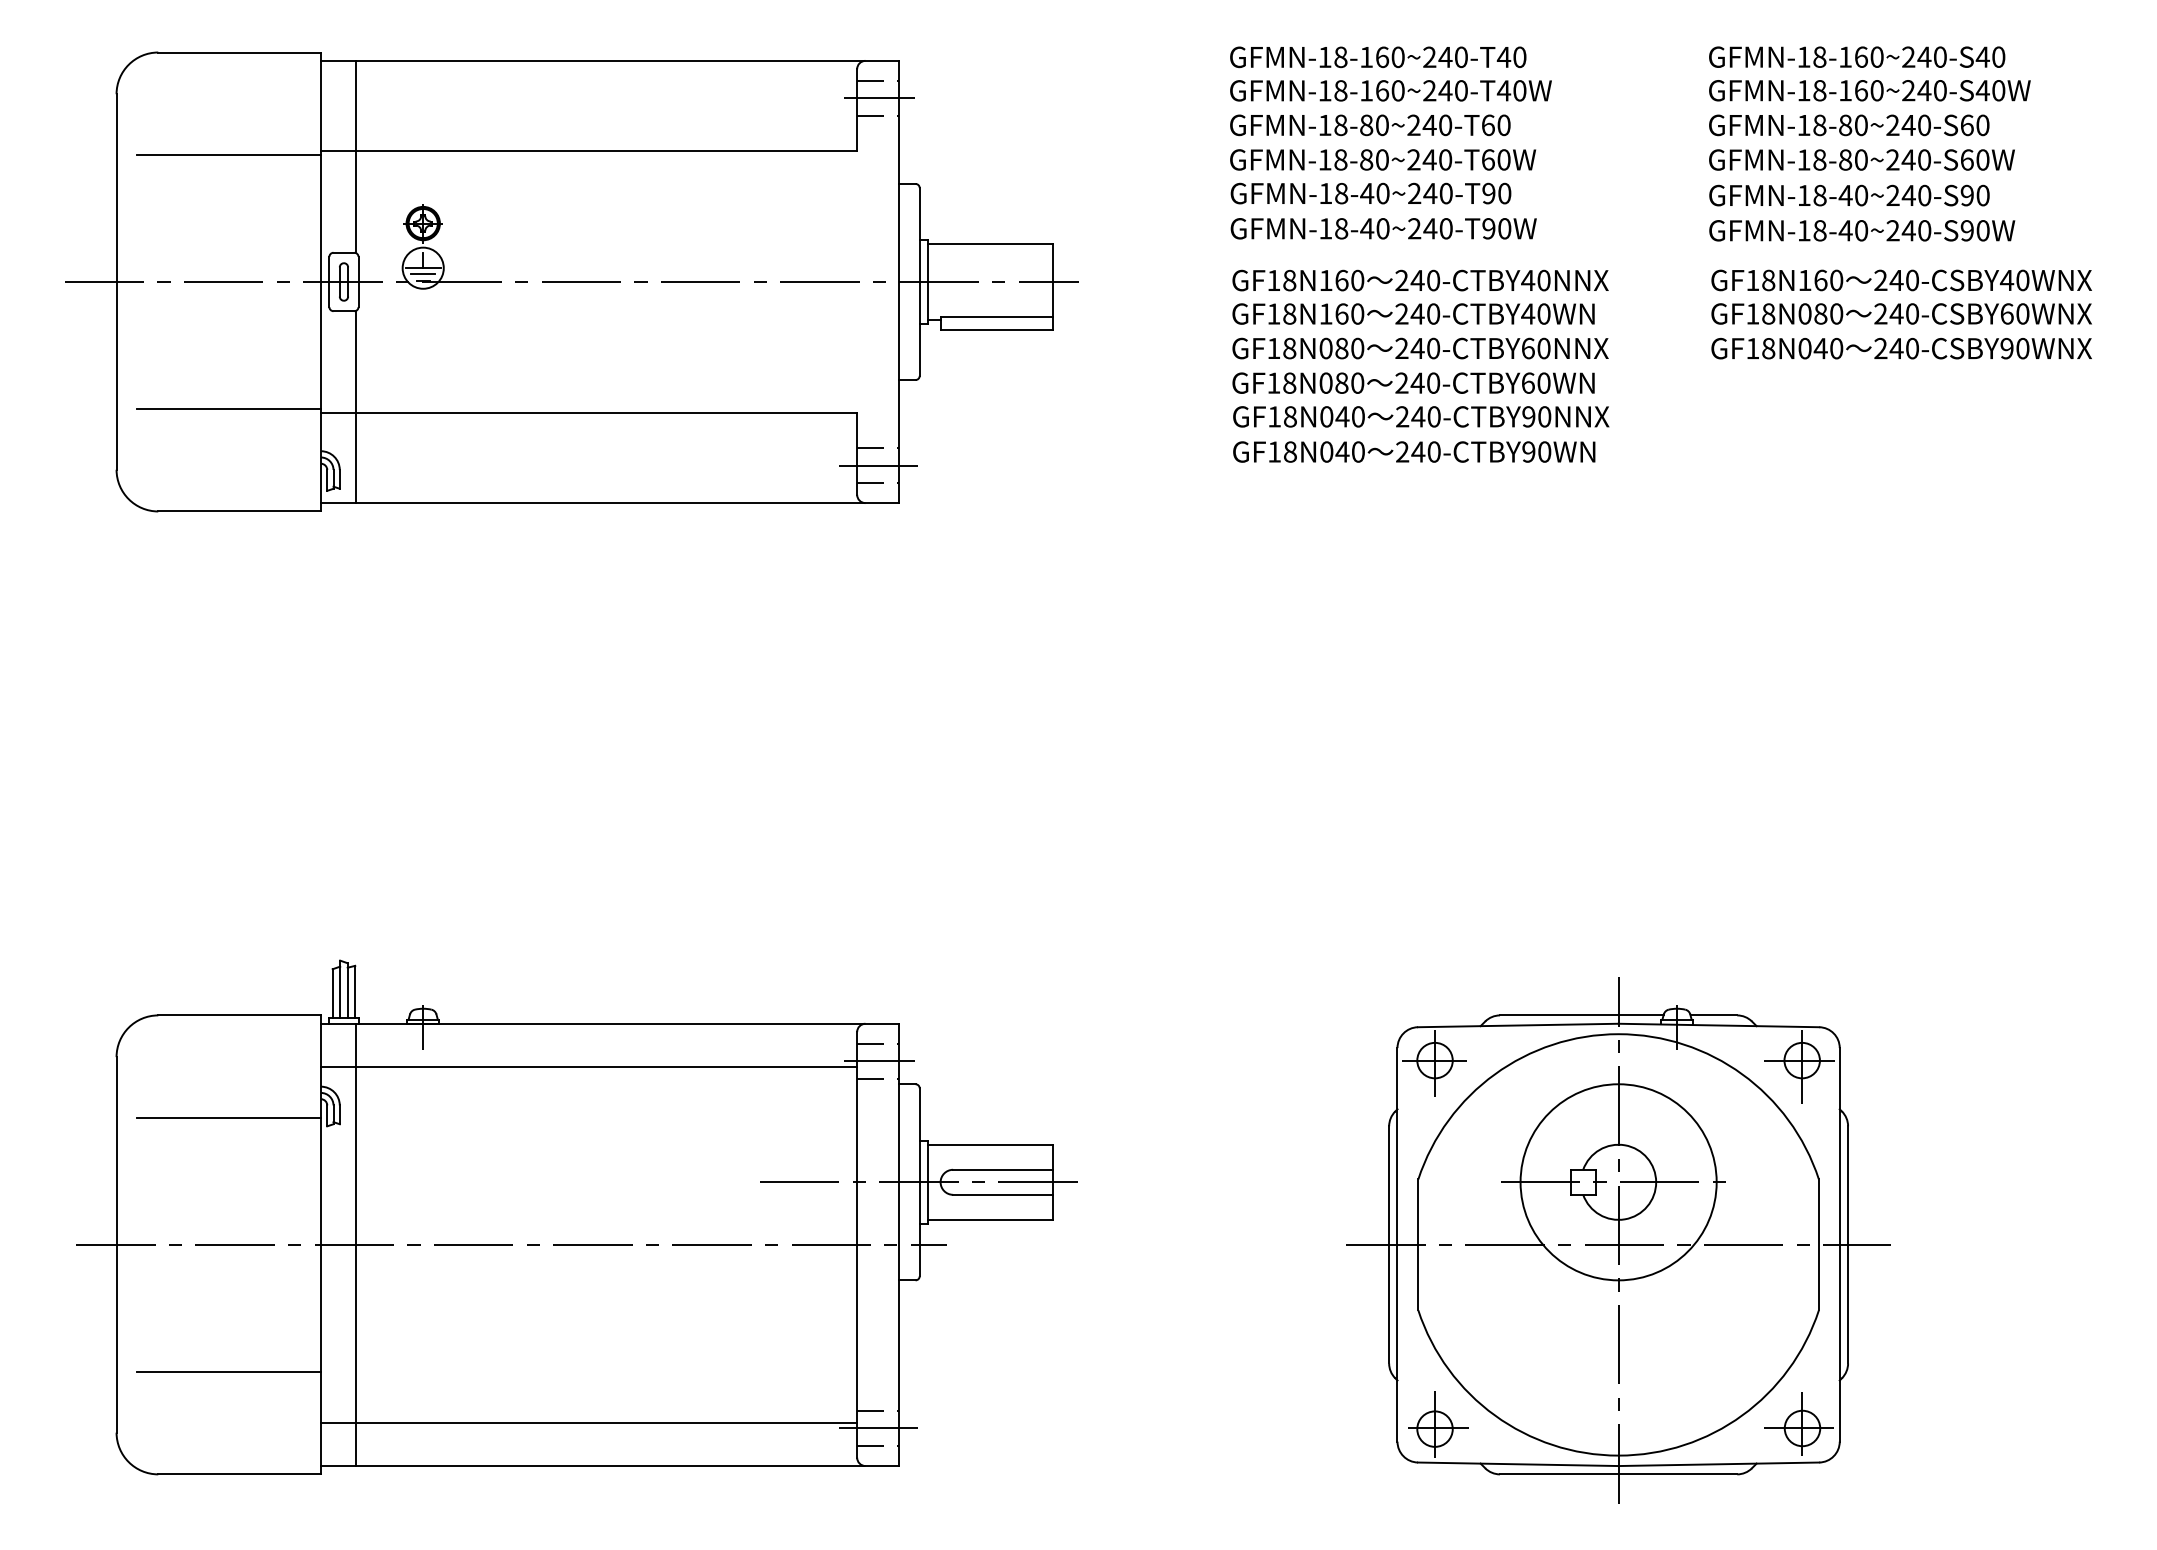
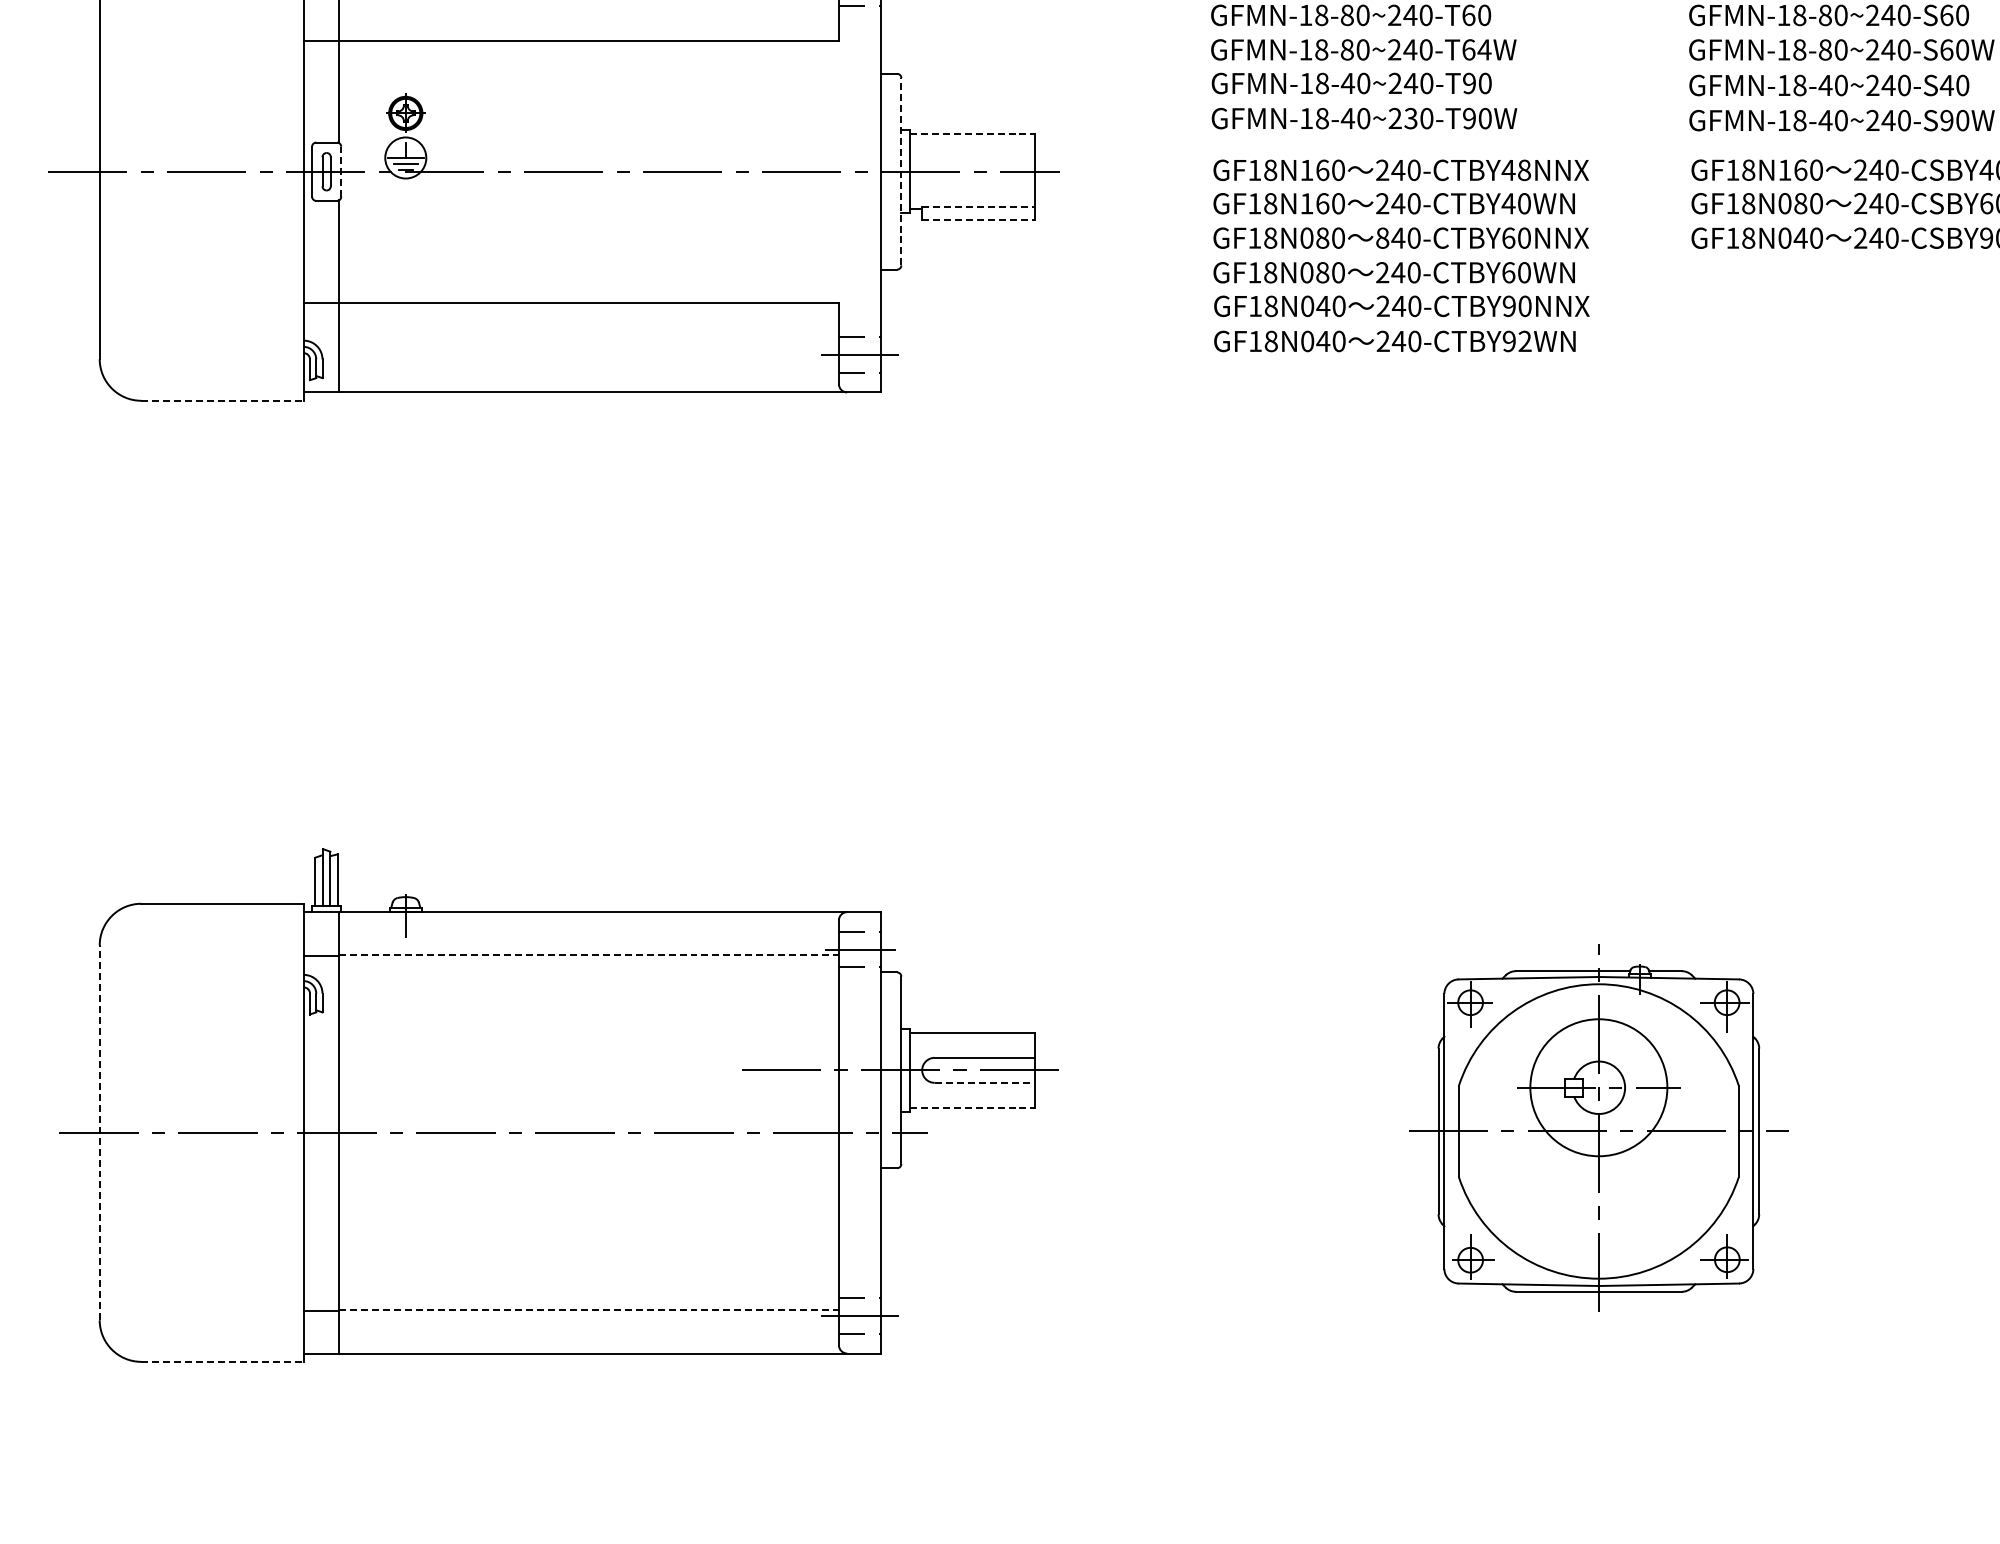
line: (229, 154) -> (212, 44), removed
text: (1503, 159) -> (1484, 49), GFMN-18-80~240-T60W -> GFMN-18-80~240-T64W
text: (1967, 195) -> (1947, 85), GFMN-18-40~240-S90 -> GFMN-18-40~240-S40
text: (1430, 228) -> (1411, 118), GFMN-18-40~240-T90W -> GFMN-18-40~230-T90W
line: (990, 244) -> (971, 134), solid -> dashed
text: (1543, 280) -> (1523, 170), 240-CTBY40NNX -> 240-CTBY48NNX
line: (358, 281) -> (341, 171), solid -> dashed
line: (919, 282) -> (901, 172), solid -> dashed
line: (997, 317) -> (978, 207), solid -> dashed
line: (997, 329) -> (978, 219), solid -> dashed
text: (1401, 348) -> (1382, 238), 240-CTBY60NNX -> 840-CTBY60NNX
line: (229, 409) -> (212, 299), removed
text: (1544, 451) -> (1524, 340), 240-CTBY90WN -> 240-CTBY92WN
line: (240, 511) -> (223, 400), solid -> dashed
line: (607, 1067) -> (589, 955), solid -> dashed
line: (229, 1117) -> (212, 1005), removed
line: (1003, 1194) -> (984, 1082), solid -> dashed
line: (990, 1219) -> (971, 1107), solid -> dashed
part: (1618, 1240) -> (1598, 1128), size x0.7
line: (116, 1244) -> (99, 1132), solid -> dashed
line: (229, 1372) -> (212, 1260), removed
line: (607, 1422) -> (589, 1310), solid -> dashed
line: (240, 1474) -> (223, 1361), solid -> dashed

